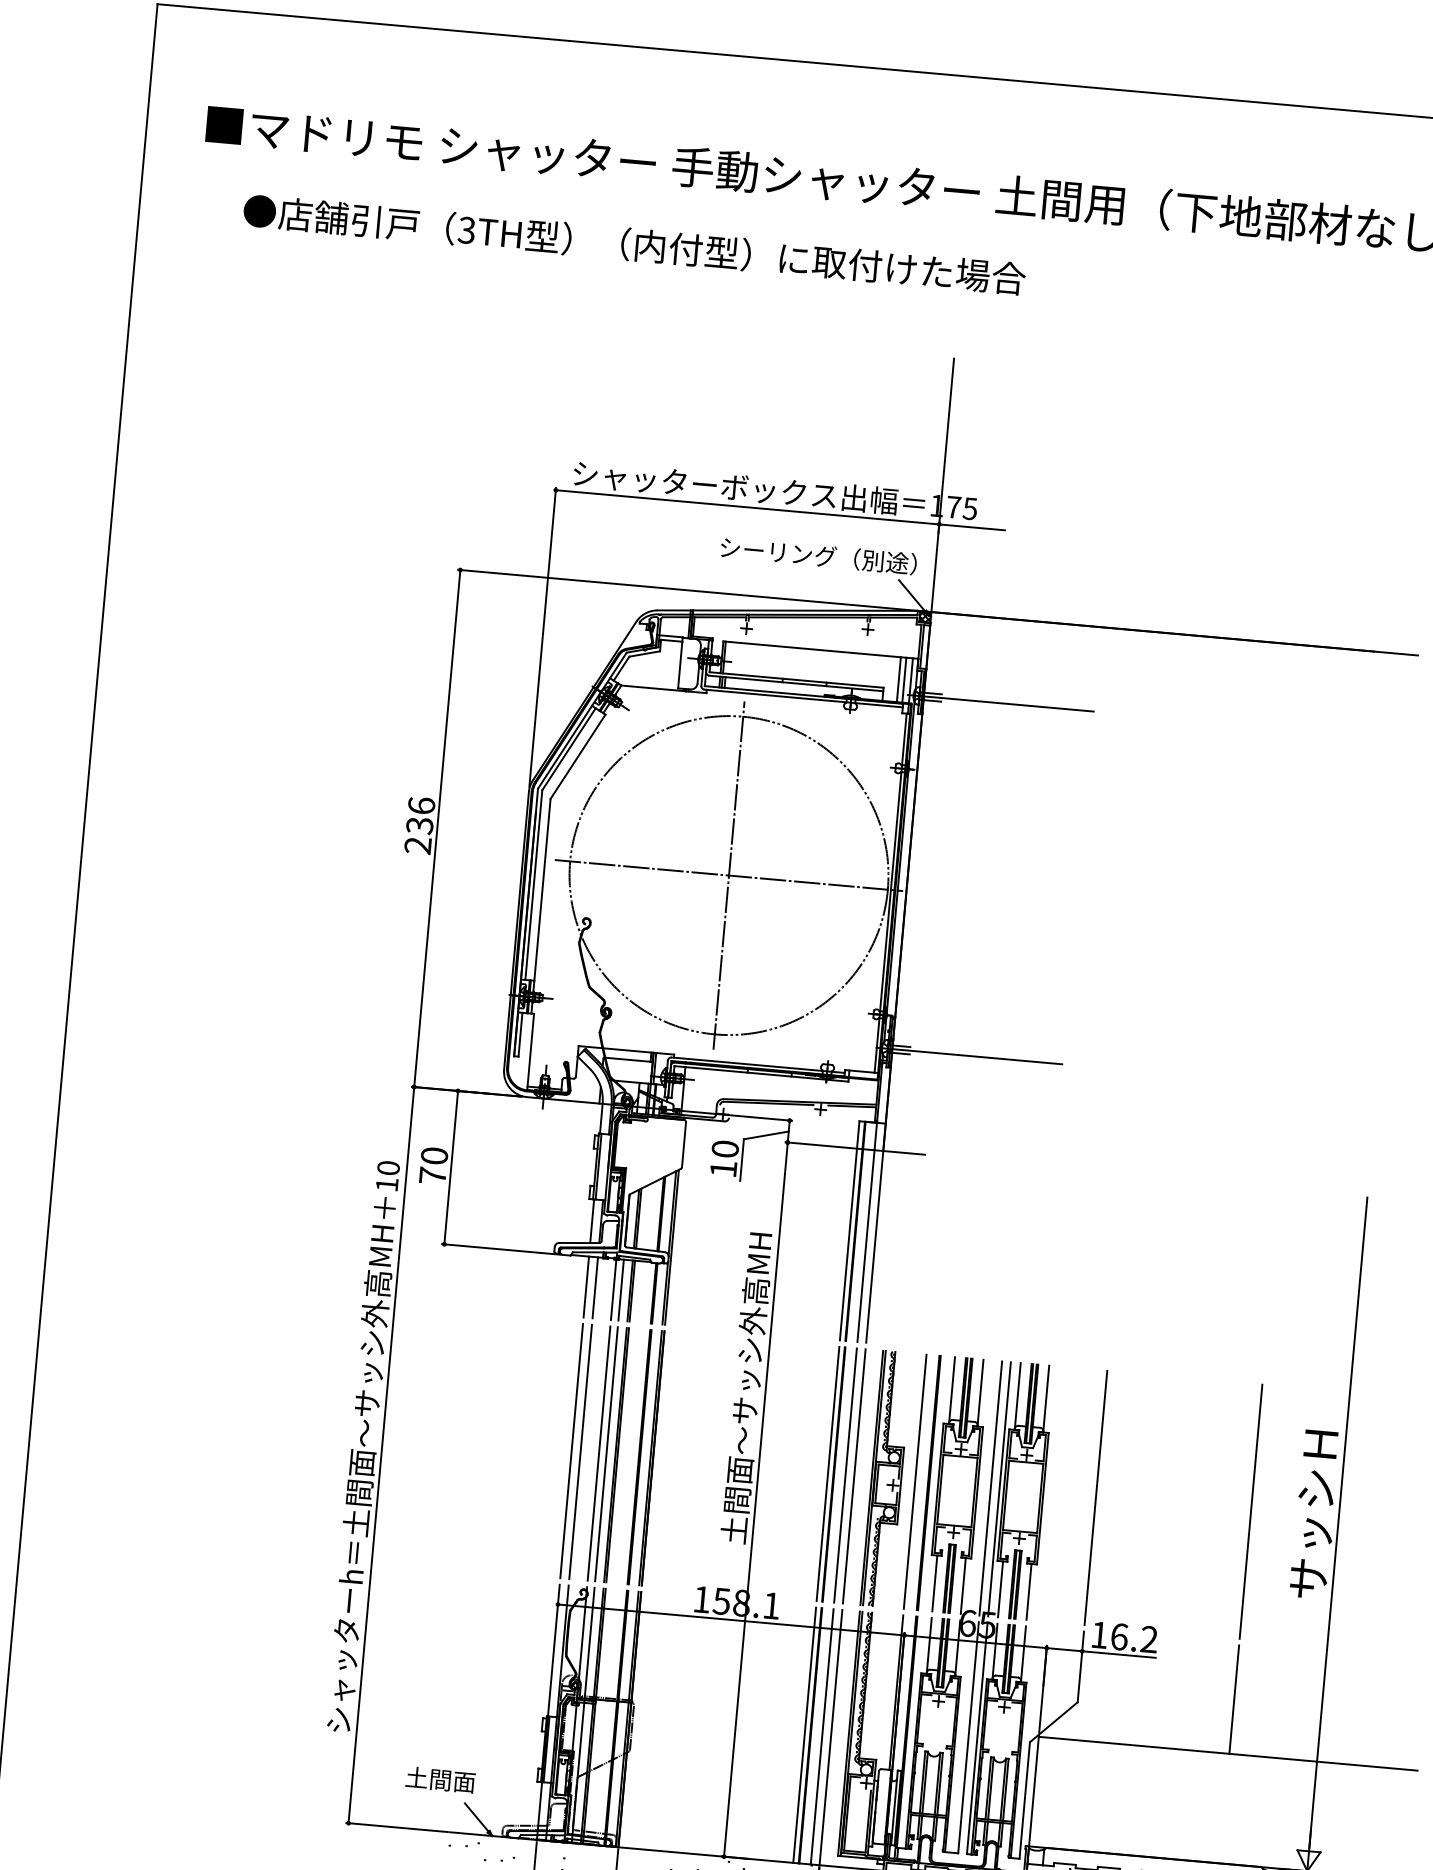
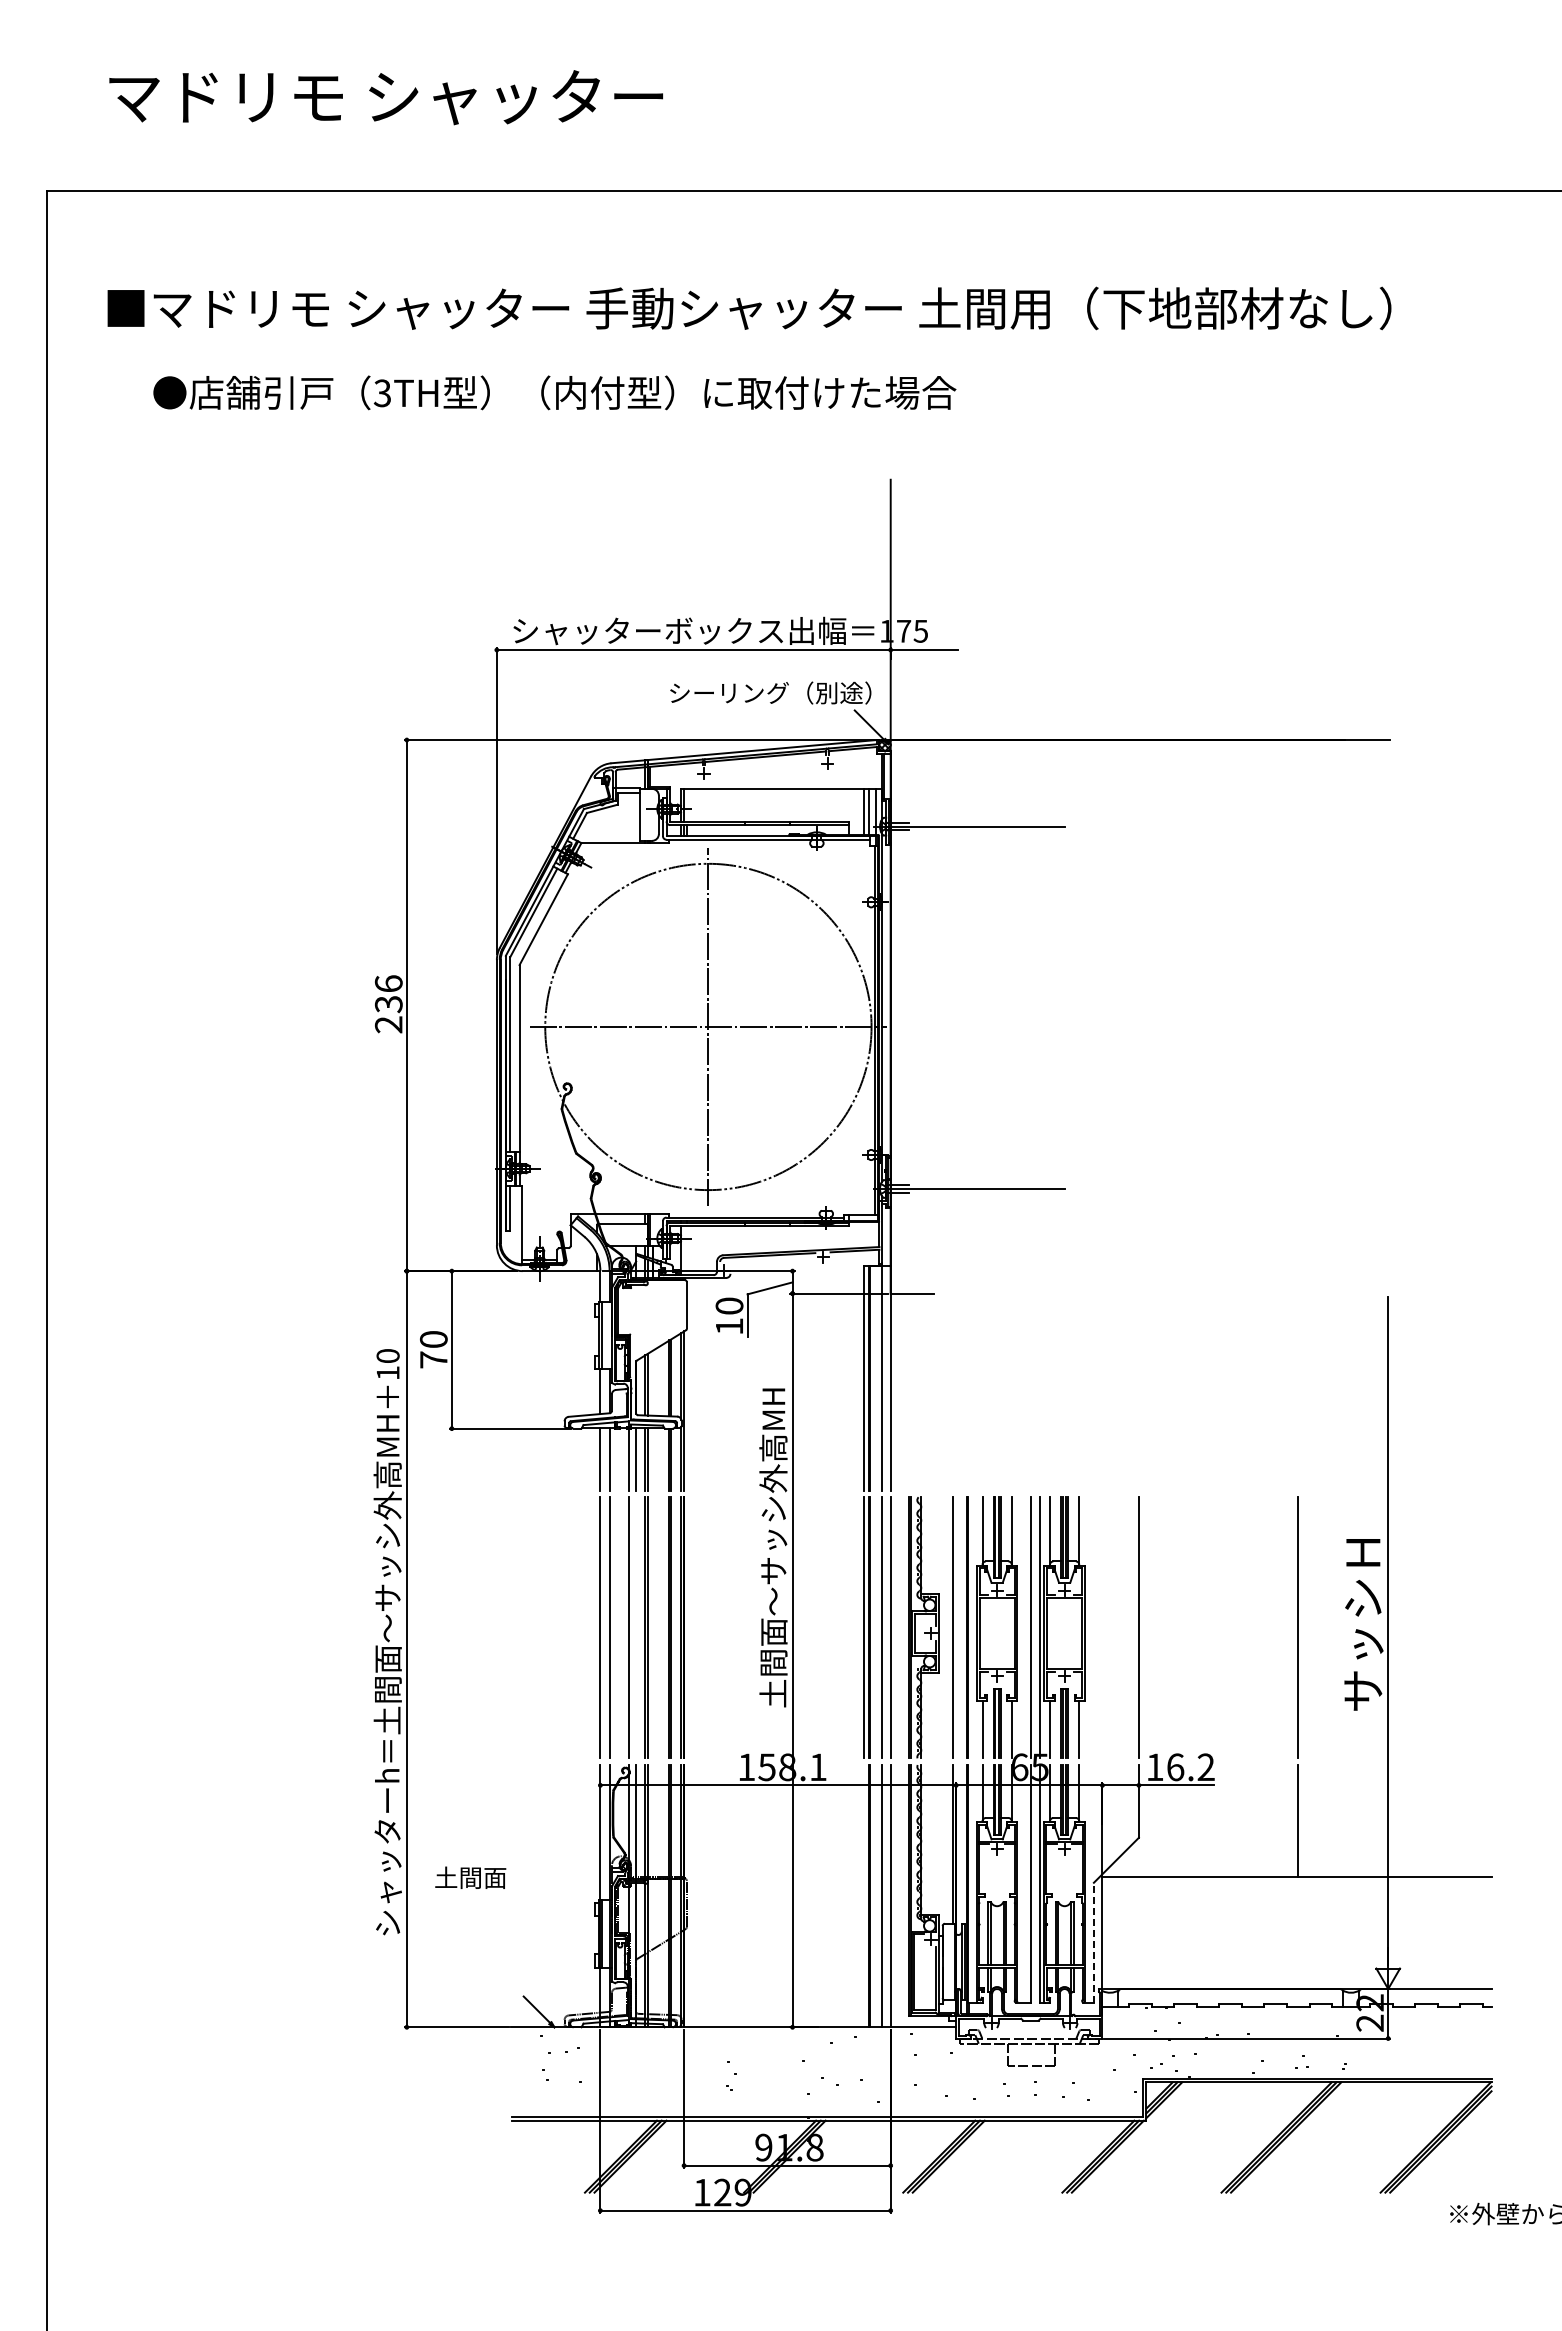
line: (606, 1453) -> (636, 1627), removed
line: (804, 1735) -> (863, 1896), removed
text: (440, 1779) -> (470, 1877), moved
line: (1024, 1800) -> (1093, 1942), solid -> dashed

